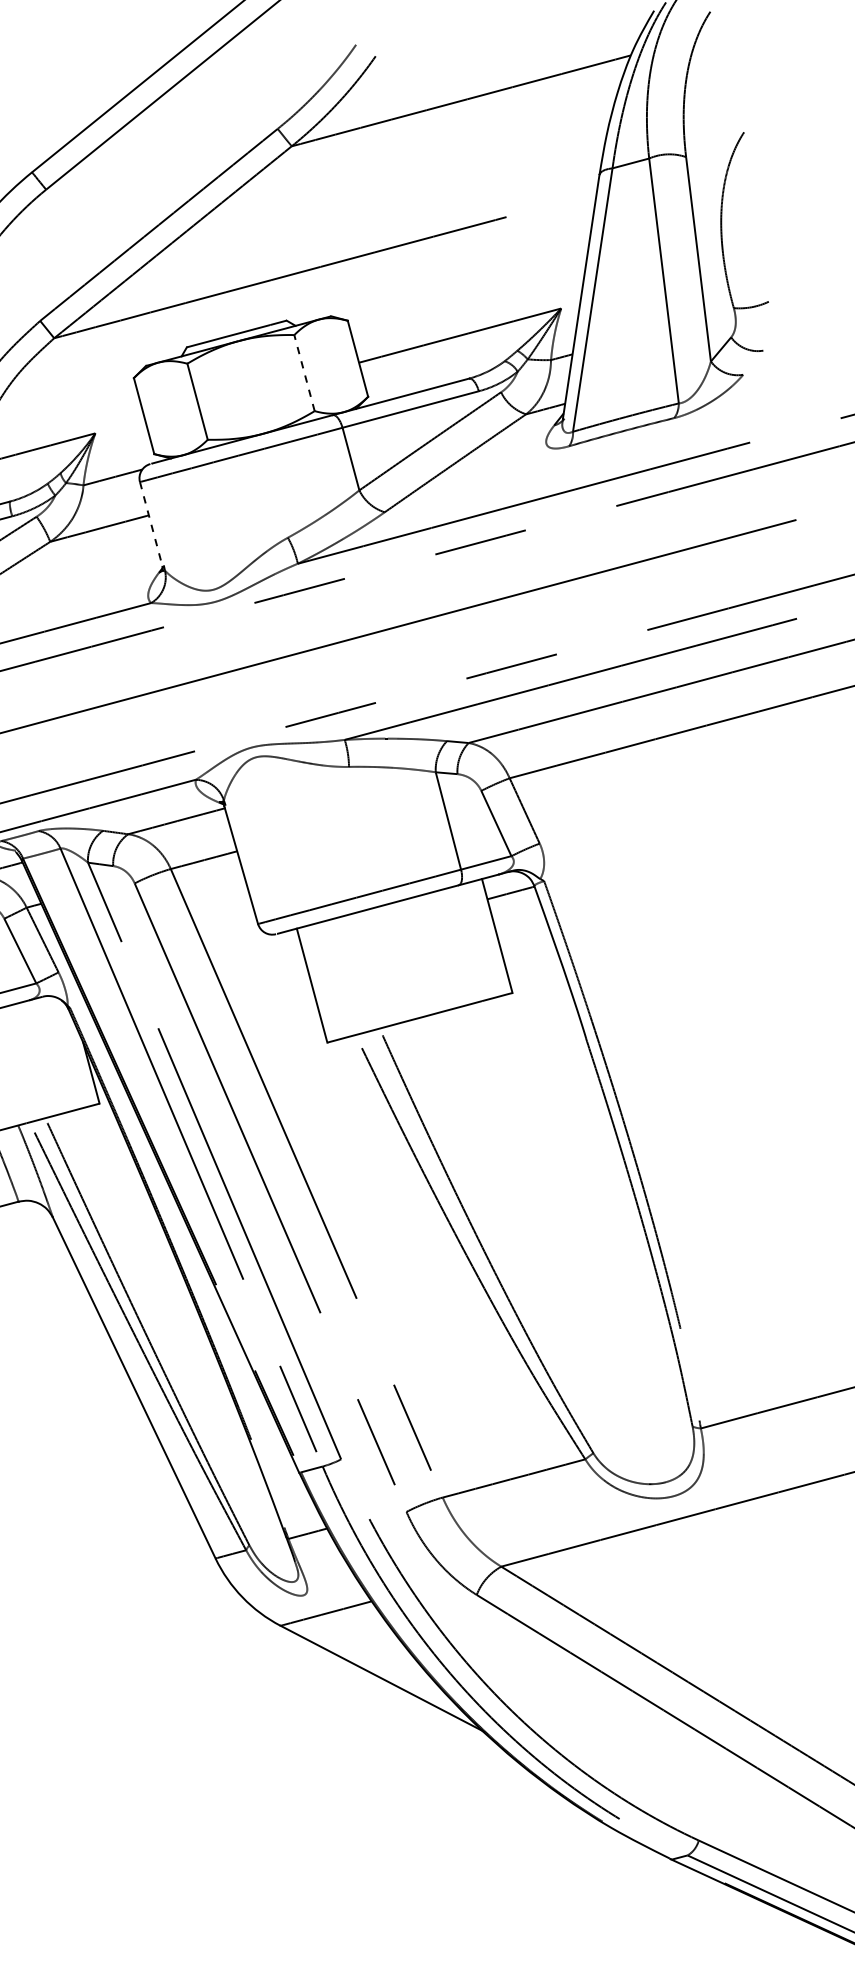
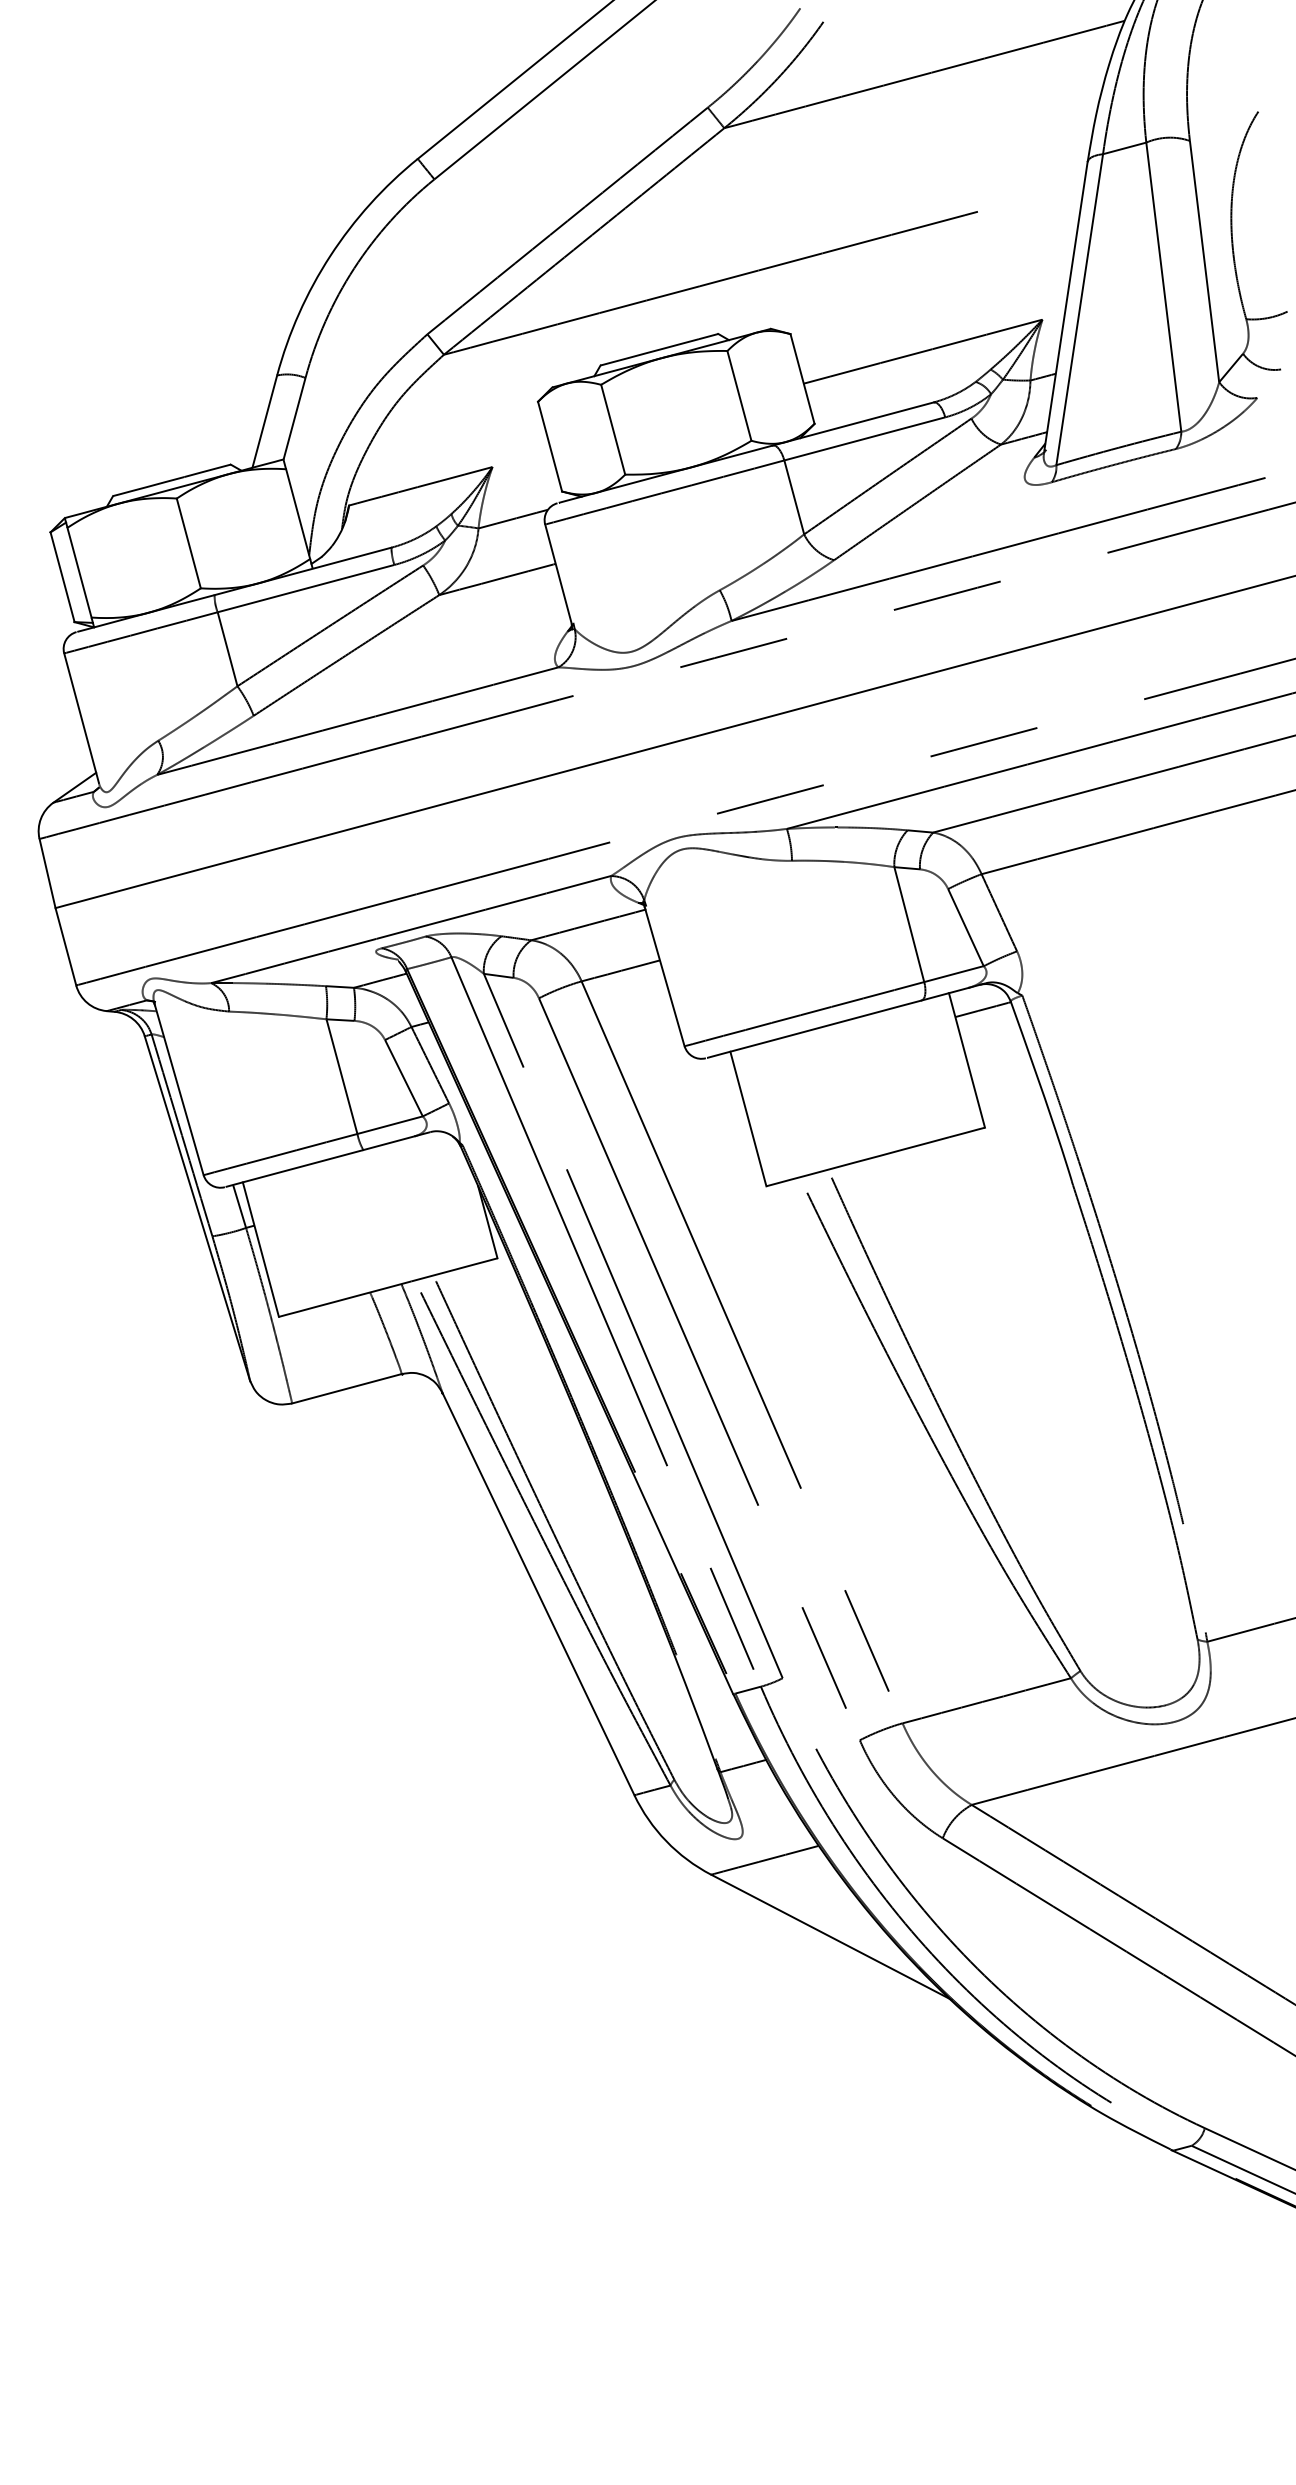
line: (304, 372) -> (739, 395), dashed -> solid
line: (151, 524) -> (558, 574), dashed -> solid

